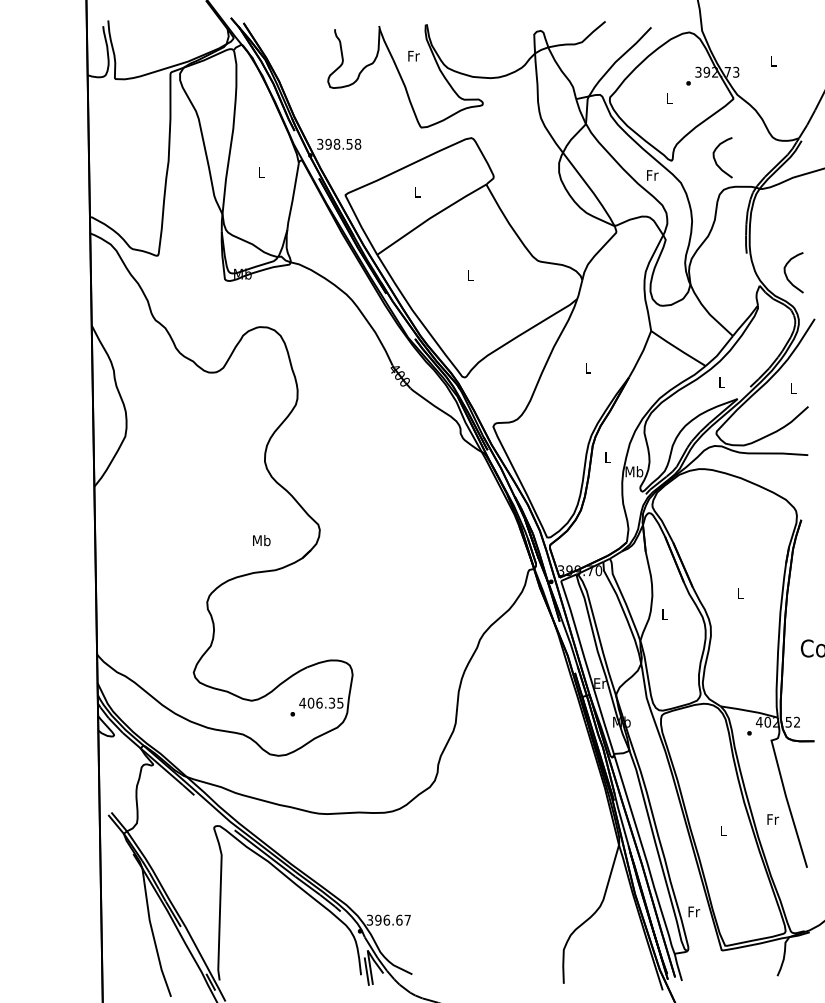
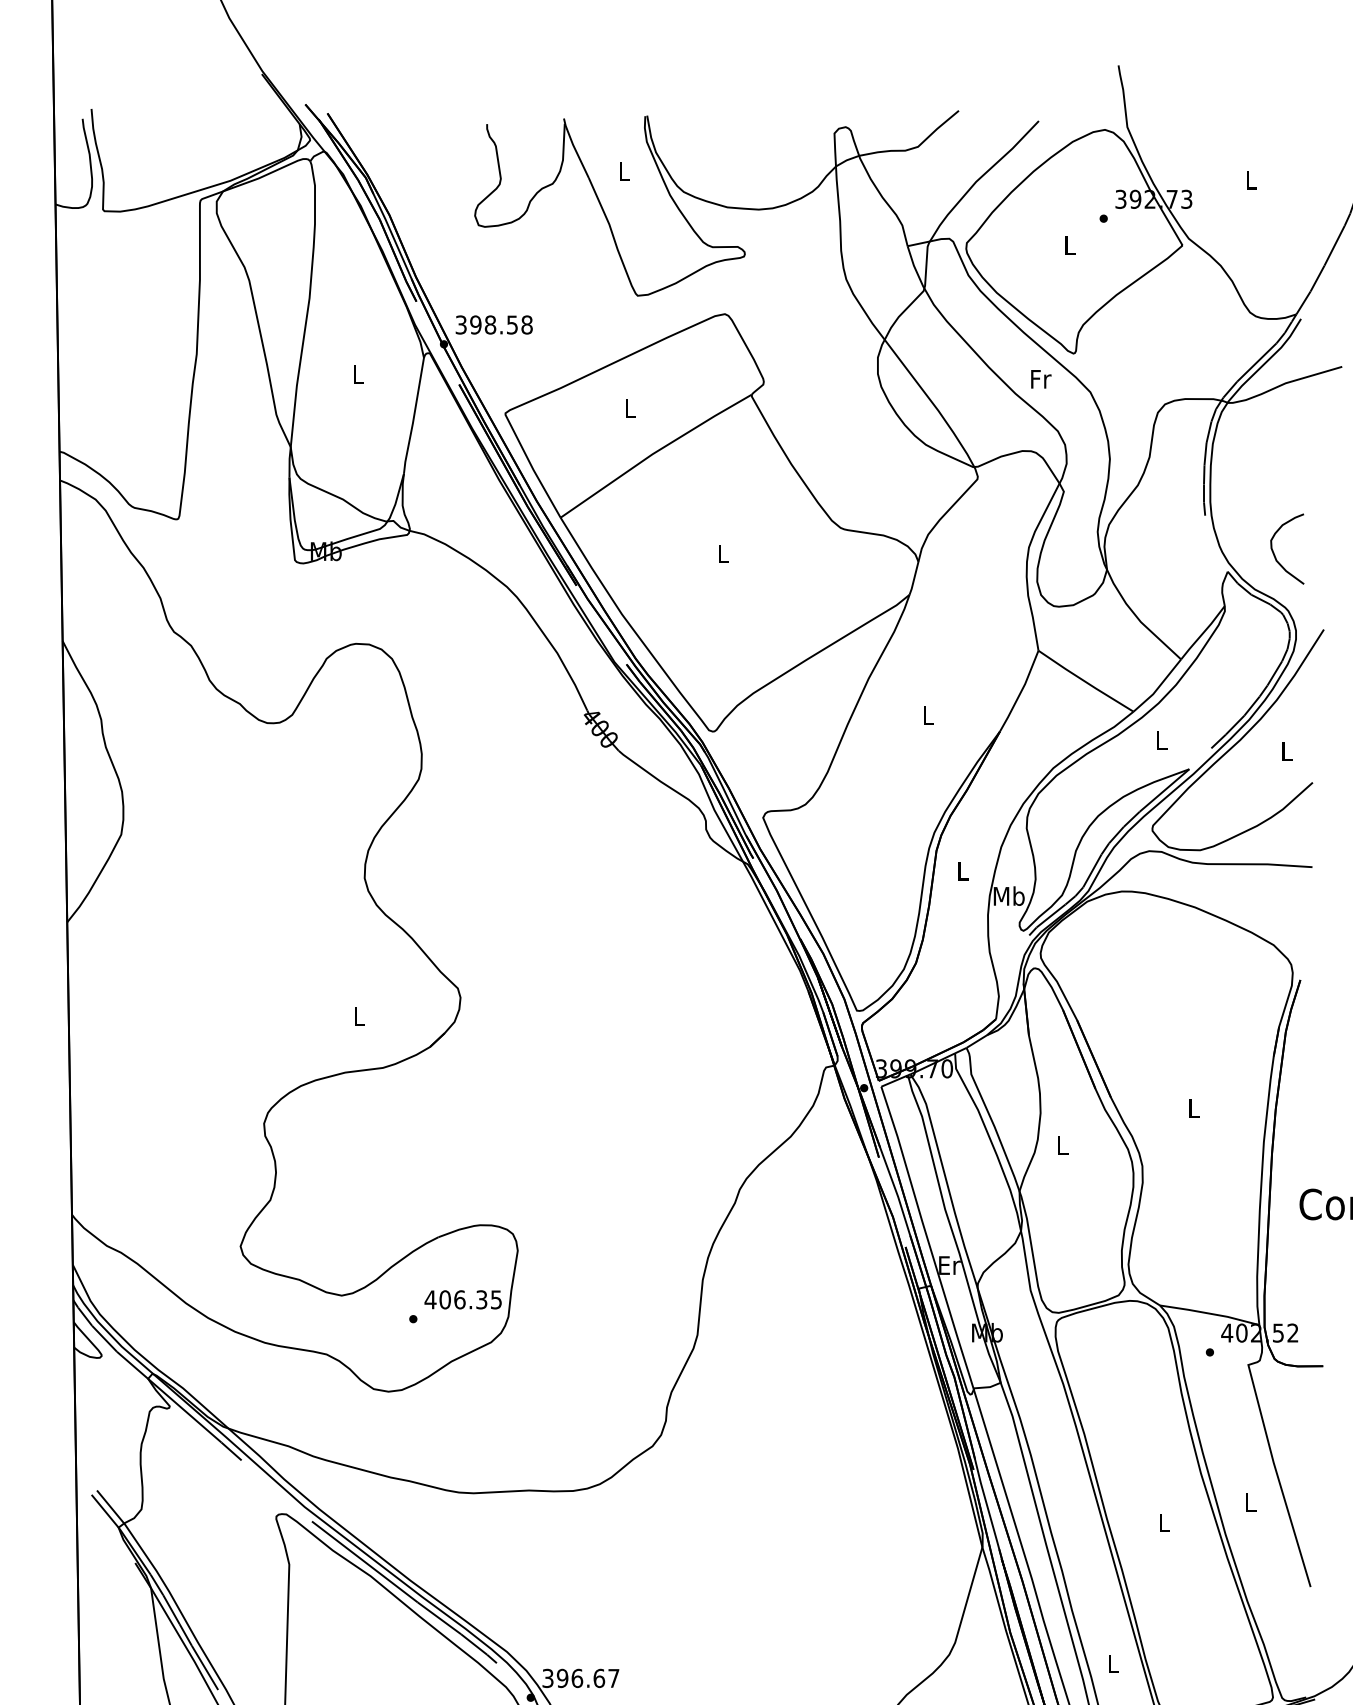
text: (413, 55) -> (623, 170), Fr -> L
curve: (715, 158) -> (1150, 349), removed
text: (261, 540) -> (358, 1016), Mb -> L
text: (773, 819) -> (1251, 1502), Fr -> L
text: (694, 911) -> (1114, 1663), Fr -> L

